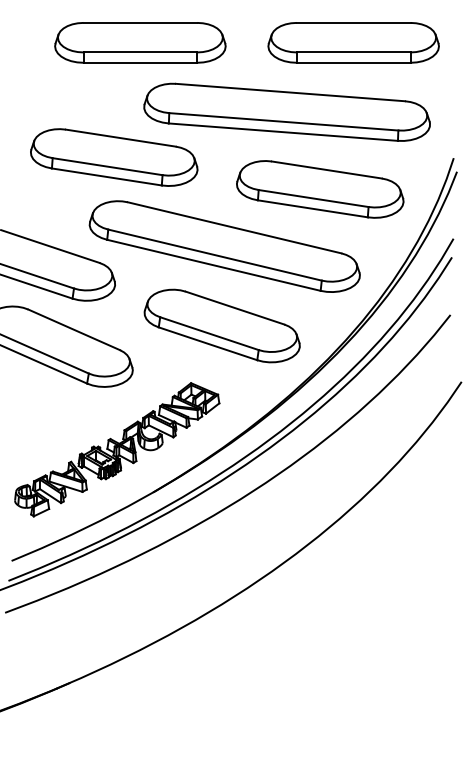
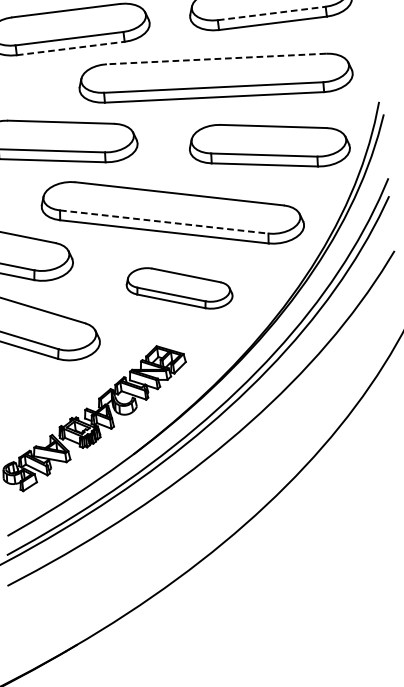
line: (353, 52) -> (271, 13), solid -> dashed
line: (140, 62) -> (70, 48), solid -> dashed
line: (290, 92) -> (216, 58), solid -> dashed
part: (320, 189) -> (269, 145), moved
line: (215, 255) -> (164, 222), solid -> dashed
part: (221, 325) -> (178, 287), size x0.7

